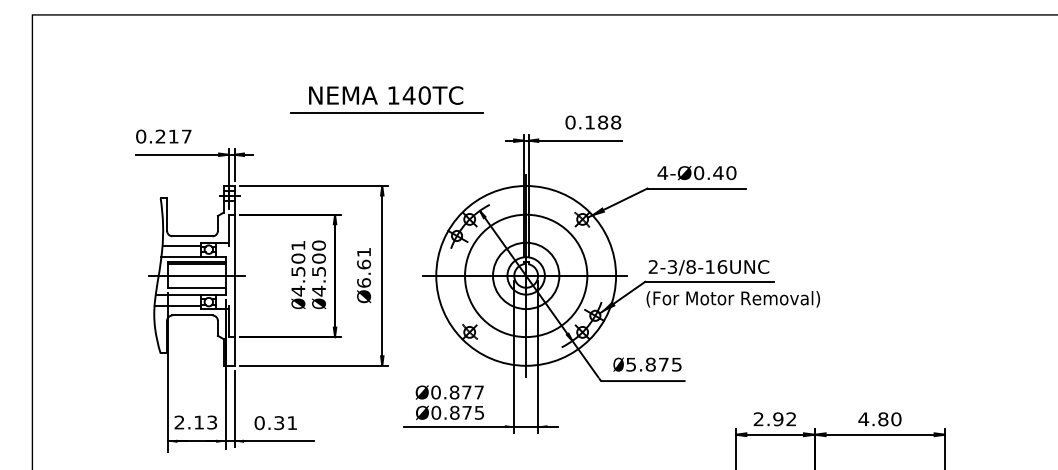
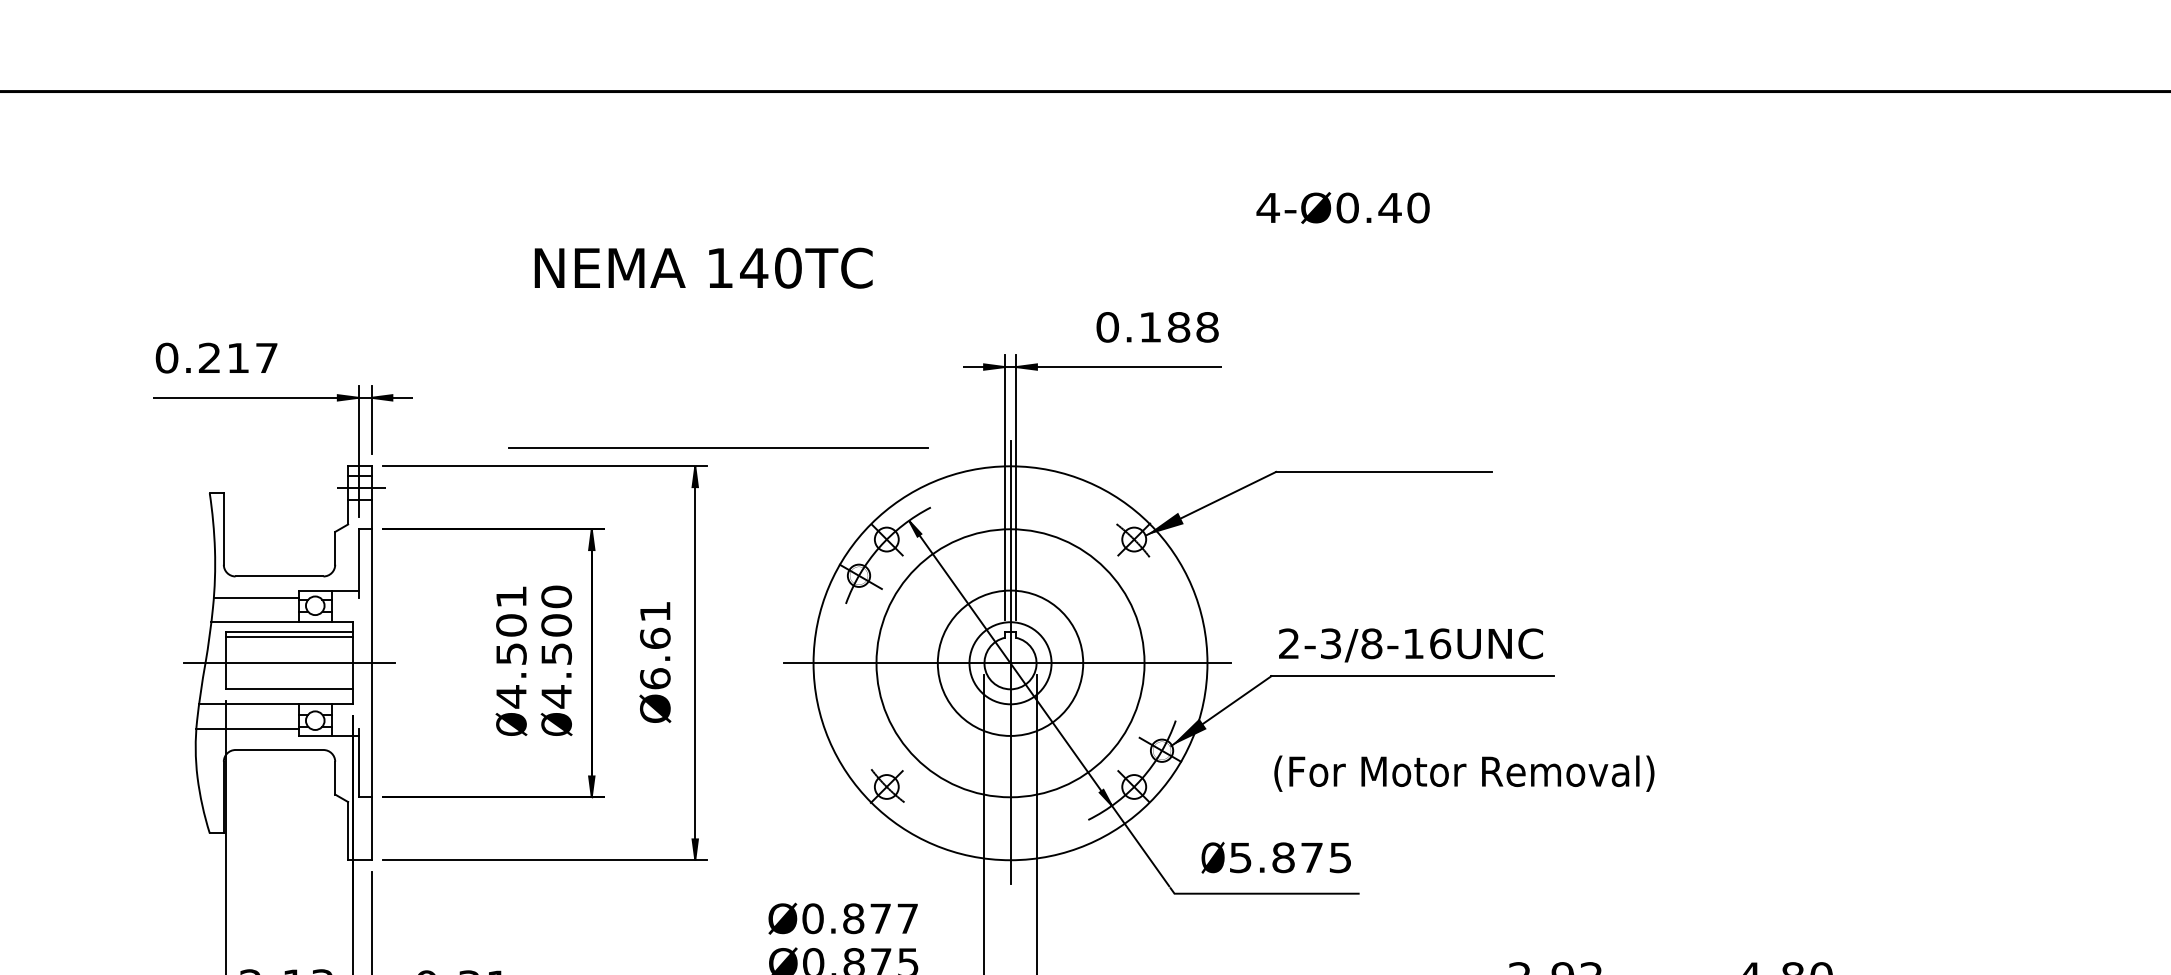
line: (386, 112) -> (717, 447), moved
text: (696, 173) -> (1342, 208), moved
text: (732, 299) -> (1462, 774), moved

